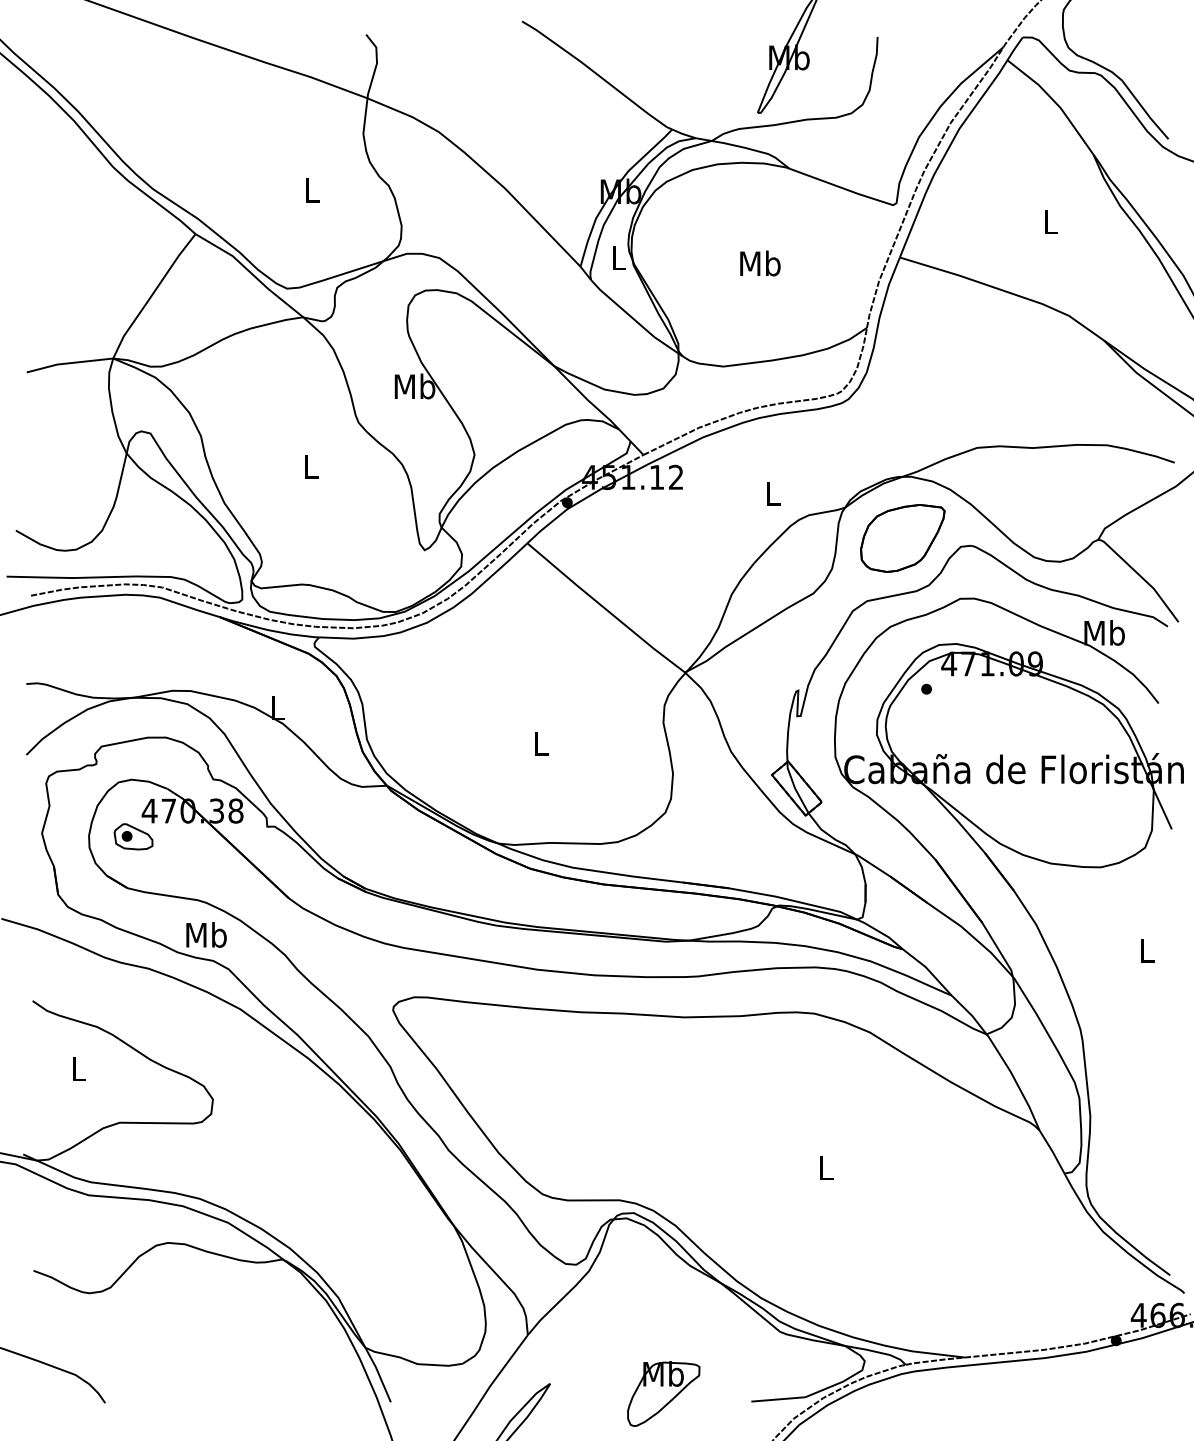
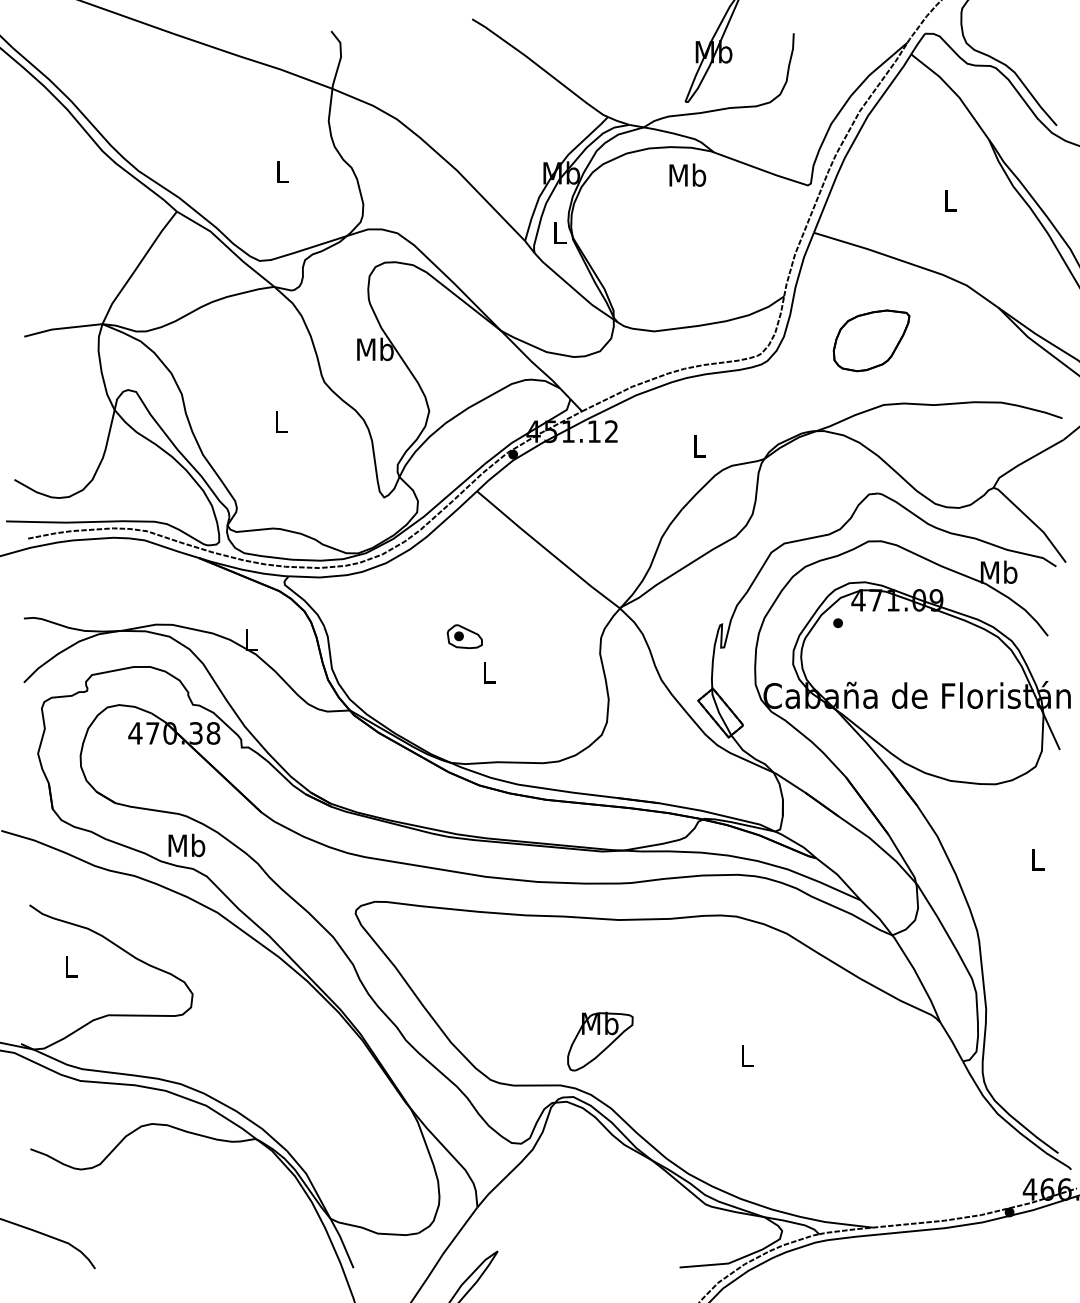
text: (760, 262) -> (687, 174), moved
part: (902, 538) -> (871, 340), moved
part: (133, 836) -> (464, 636), moved
part: (663, 1393) -> (600, 1041), moved

